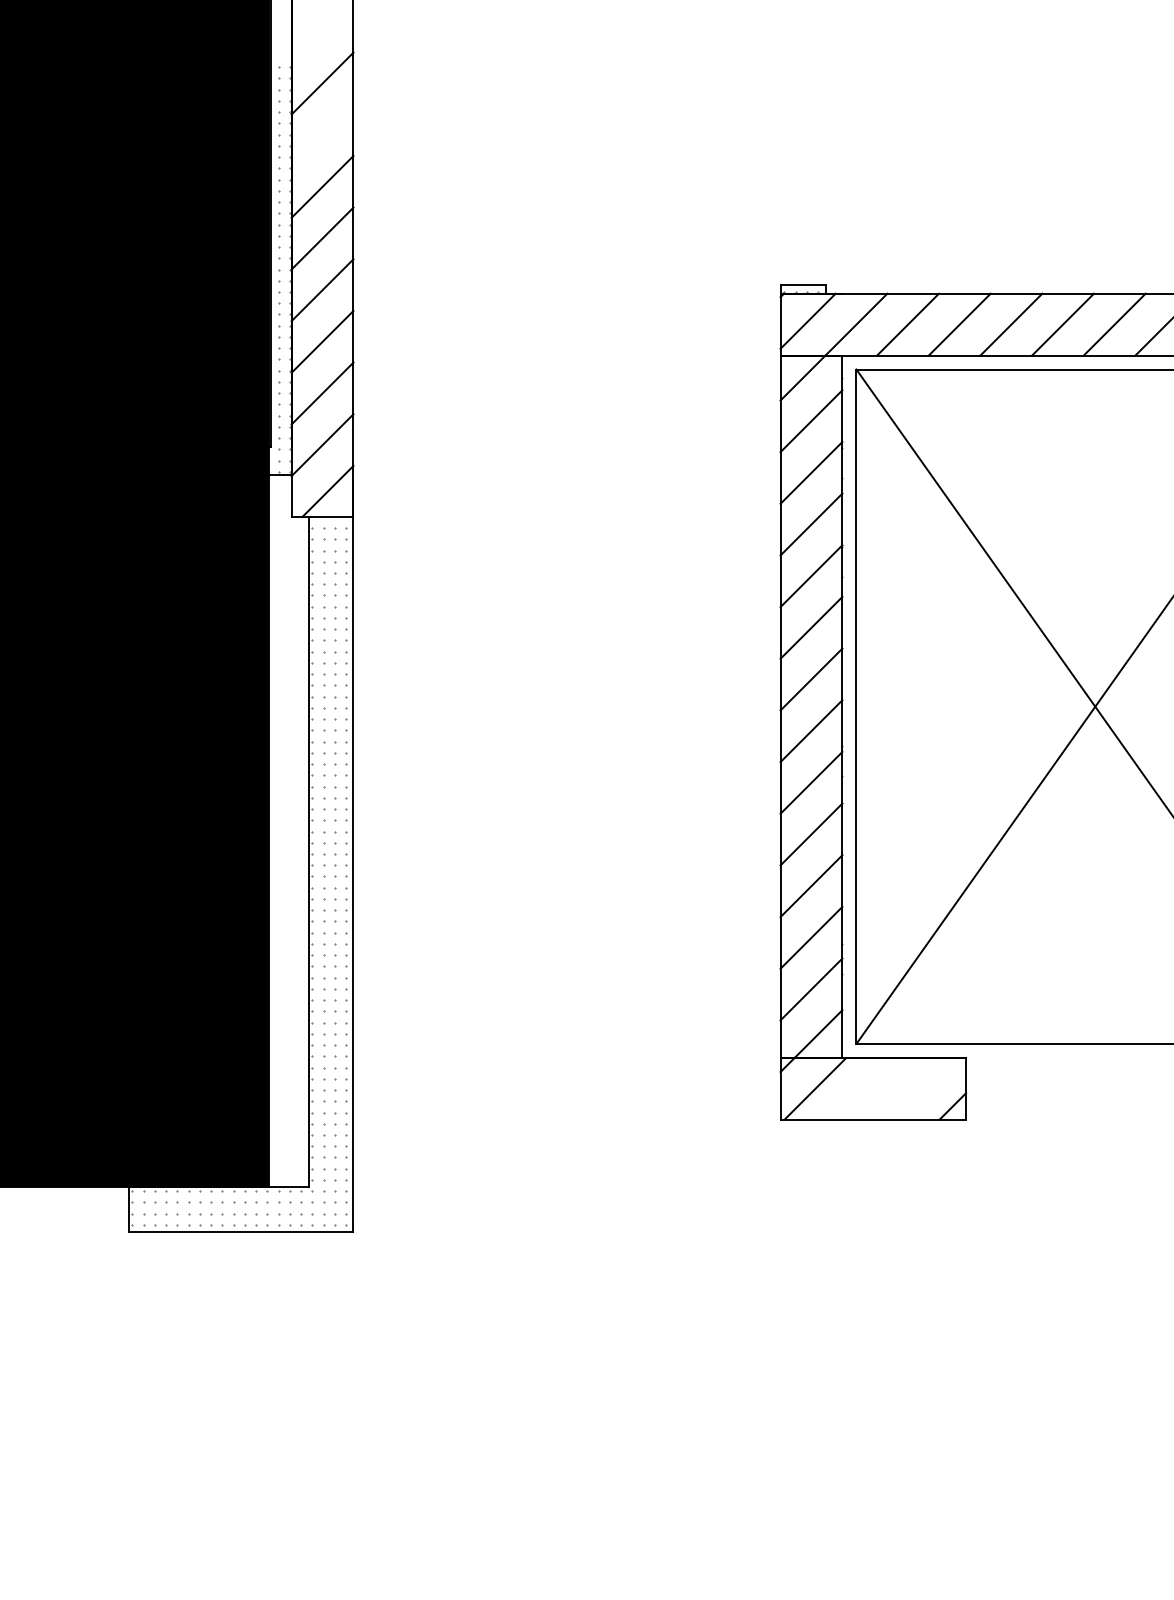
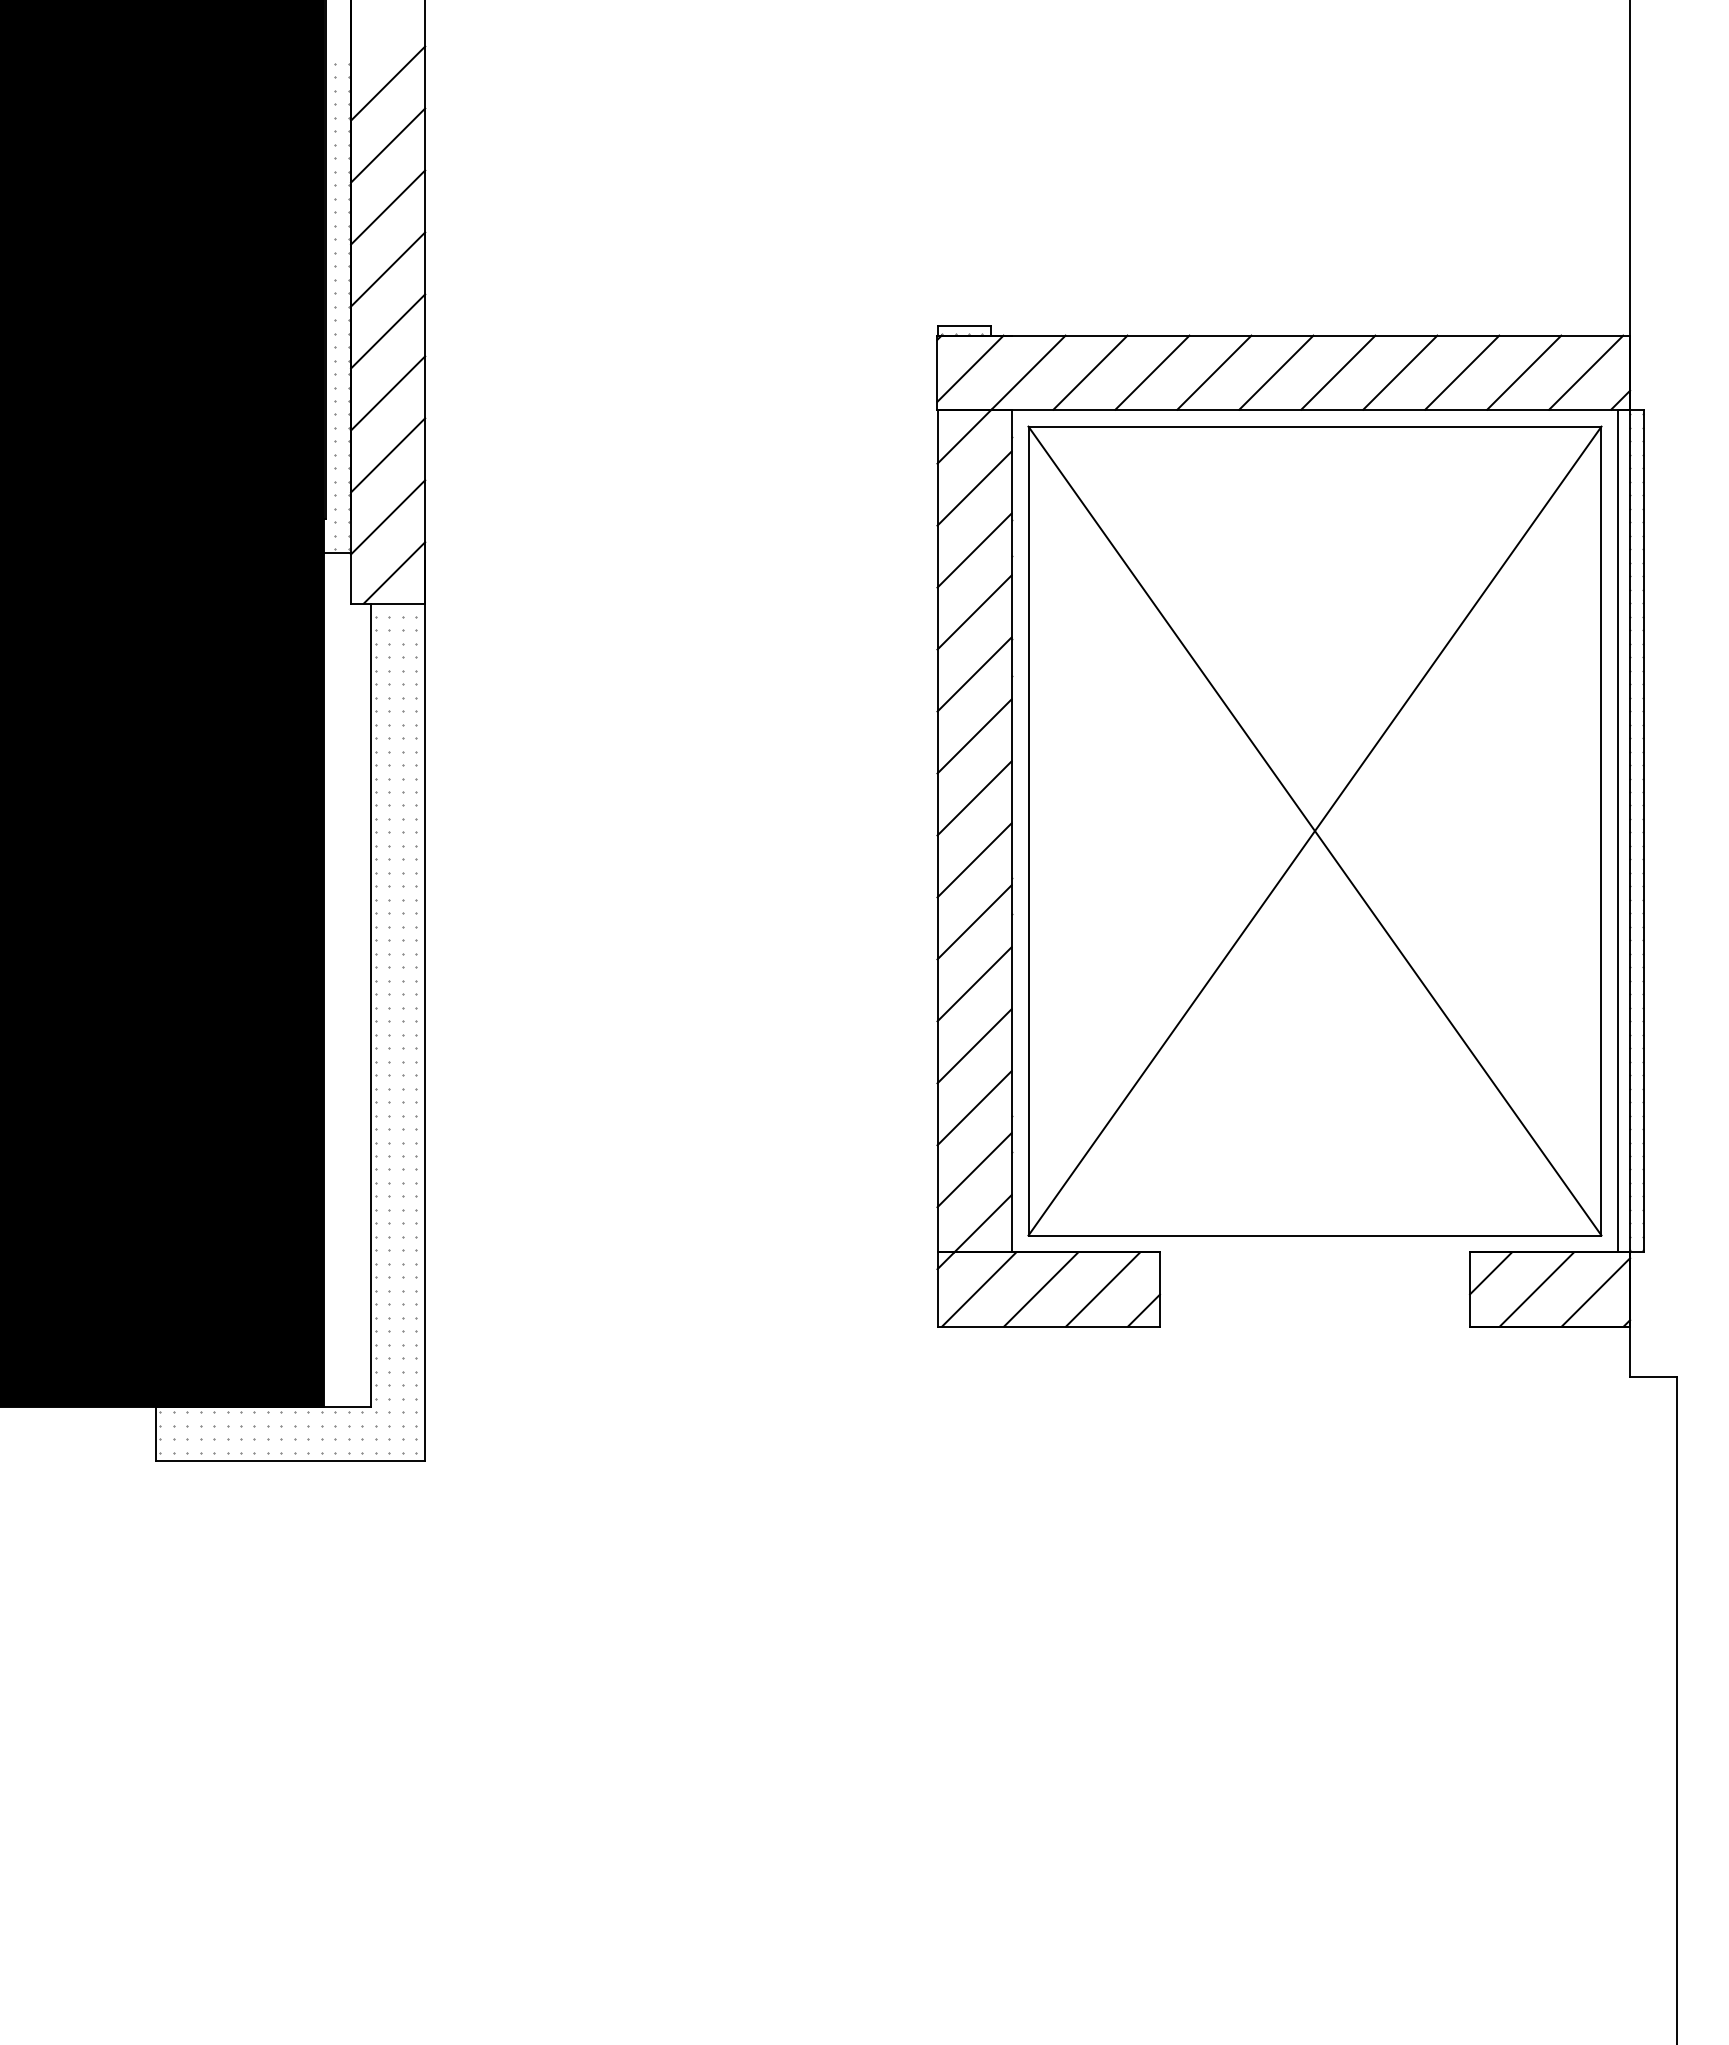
line: (322, 135) -> (388, 145), added
line: (867, 1088) -> (1041, 1289), added
line: (918, 1088) -> (1103, 1289), added

